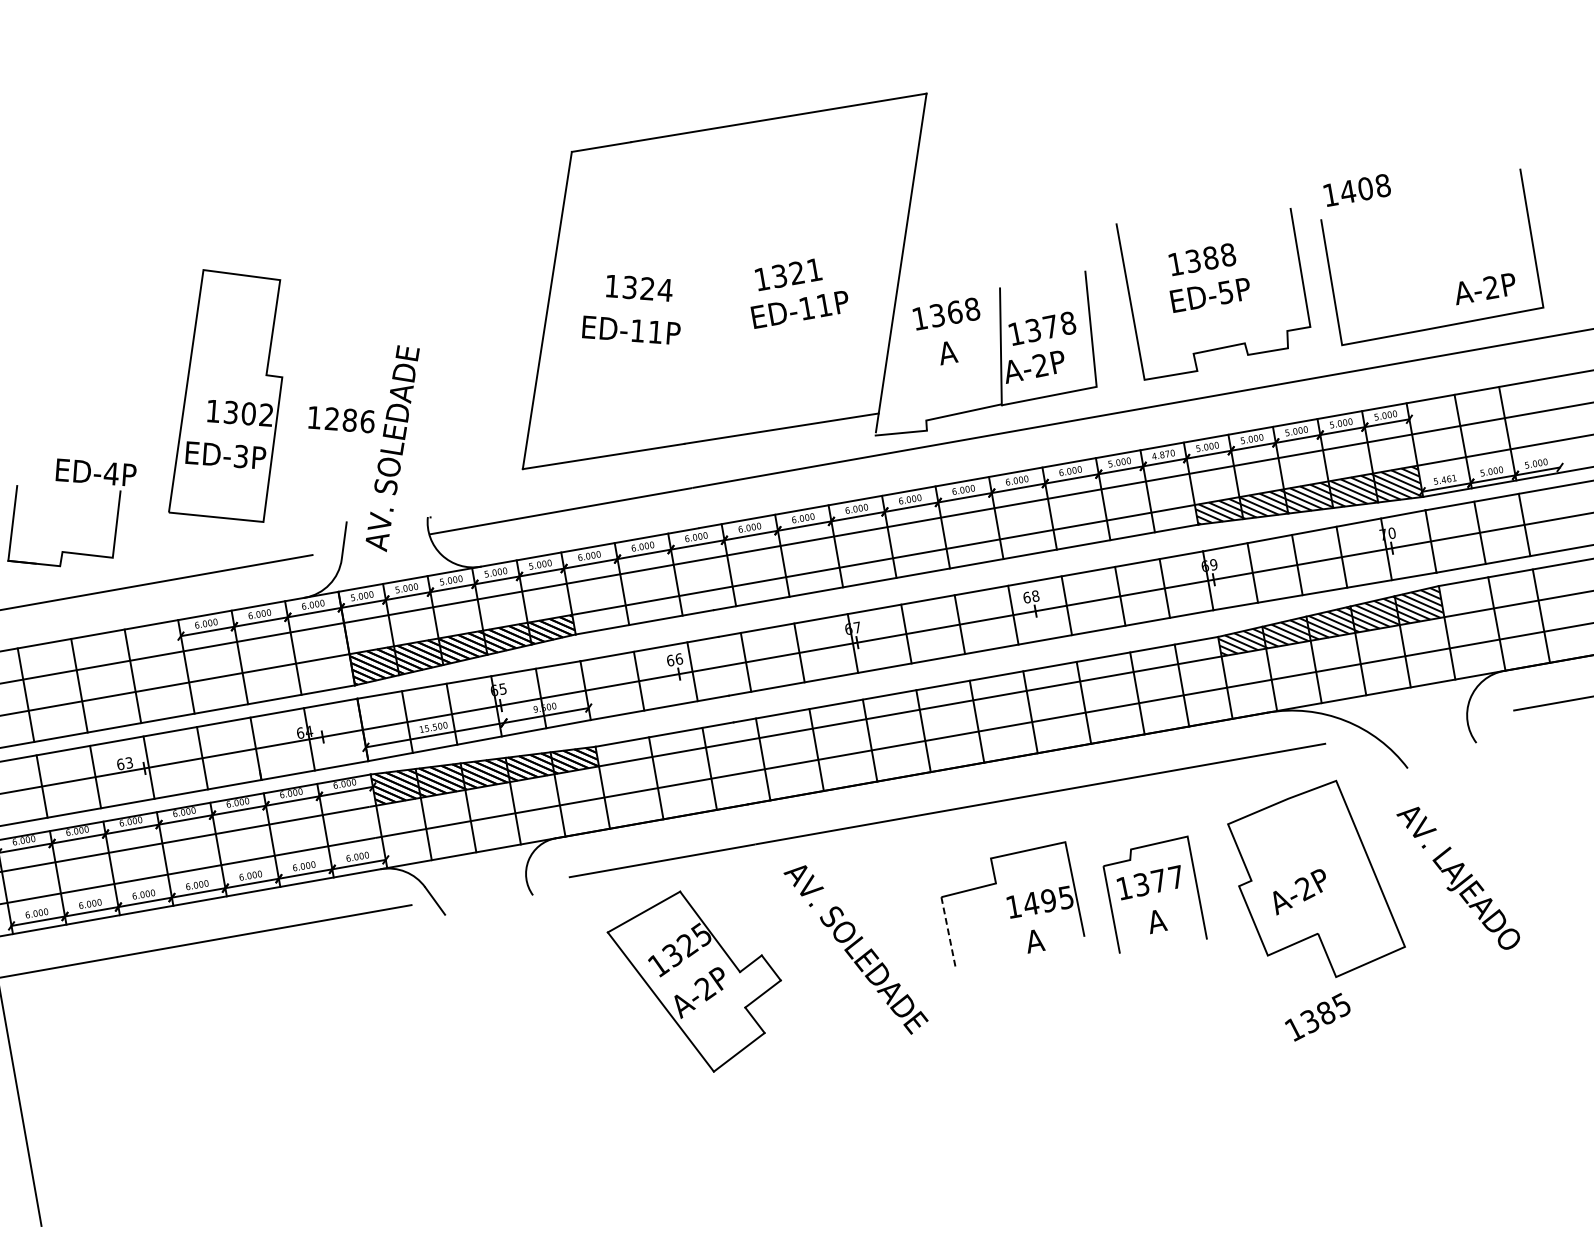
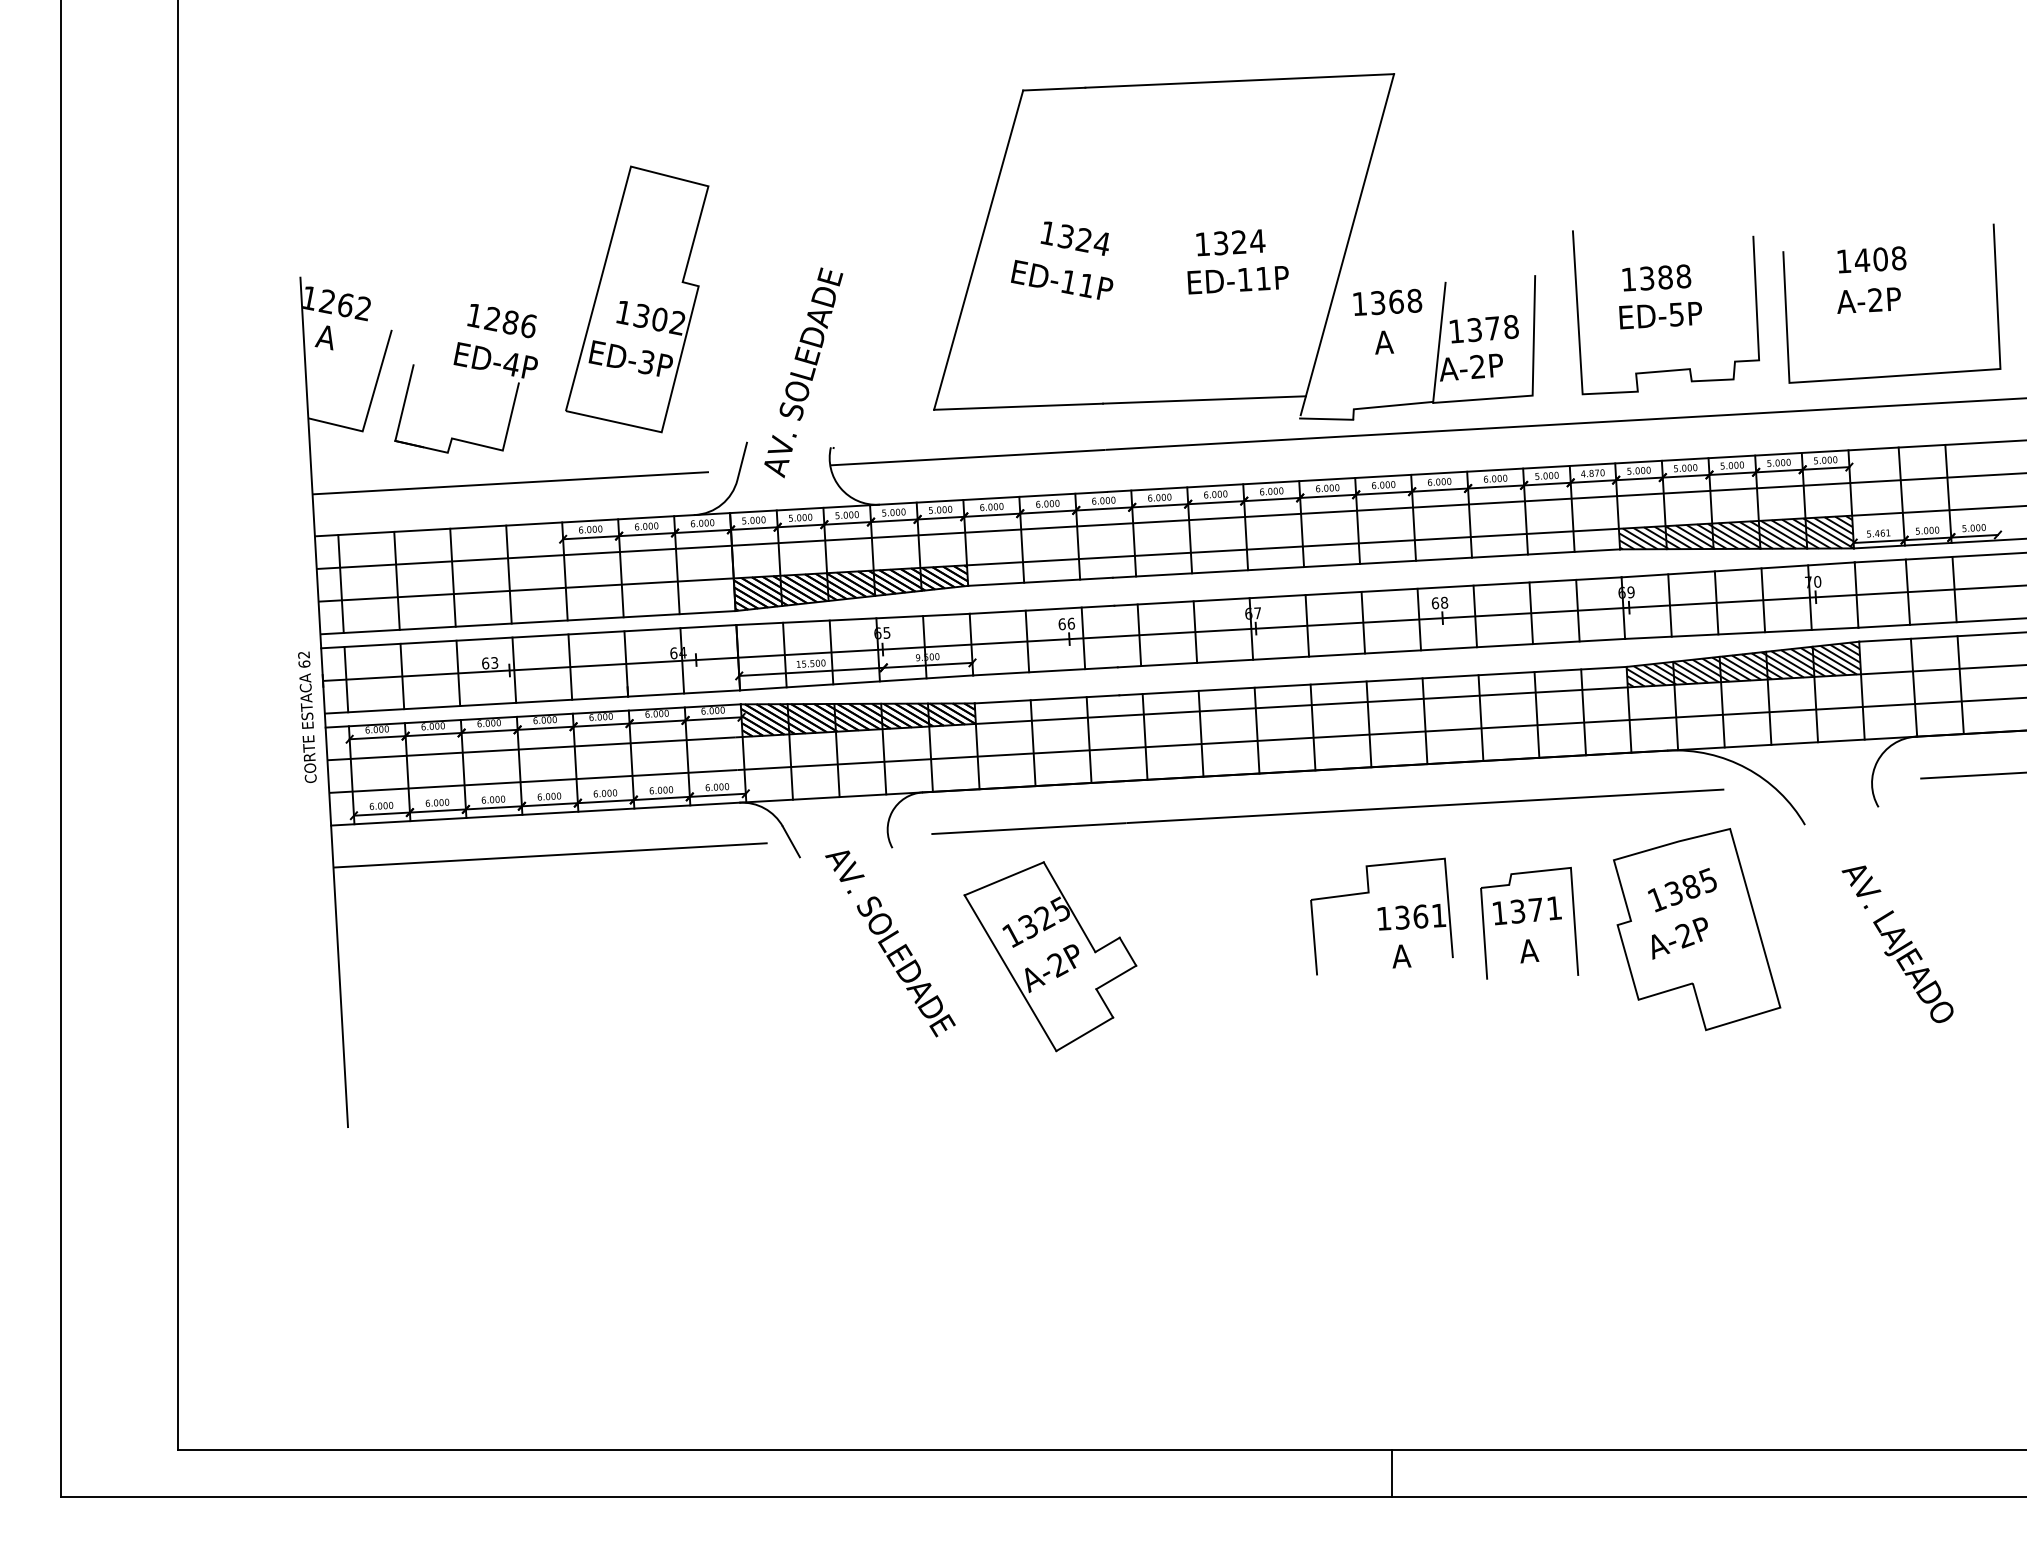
text: (1356, 189) -> (1871, 259), moved
text: (814, 270) -> (1257, 241), 1321 -> 1324
text: (1484, 288) -> (1868, 300), moved
text: (340, 420) -> (501, 321), moved
text: (1175, 877) -> (1553, 908), 1377 -> 1371
text: (1458, 878) -> (1897, 943), moved
text: (1048, 900) -> (1420, 916), 1495 -> 1361
line: (949, 932) -> (1314, 937), dashed -> solid
text: (856, 949) -> (890, 943), moved
text: (1318, 1017) -> (1682, 890), moved

